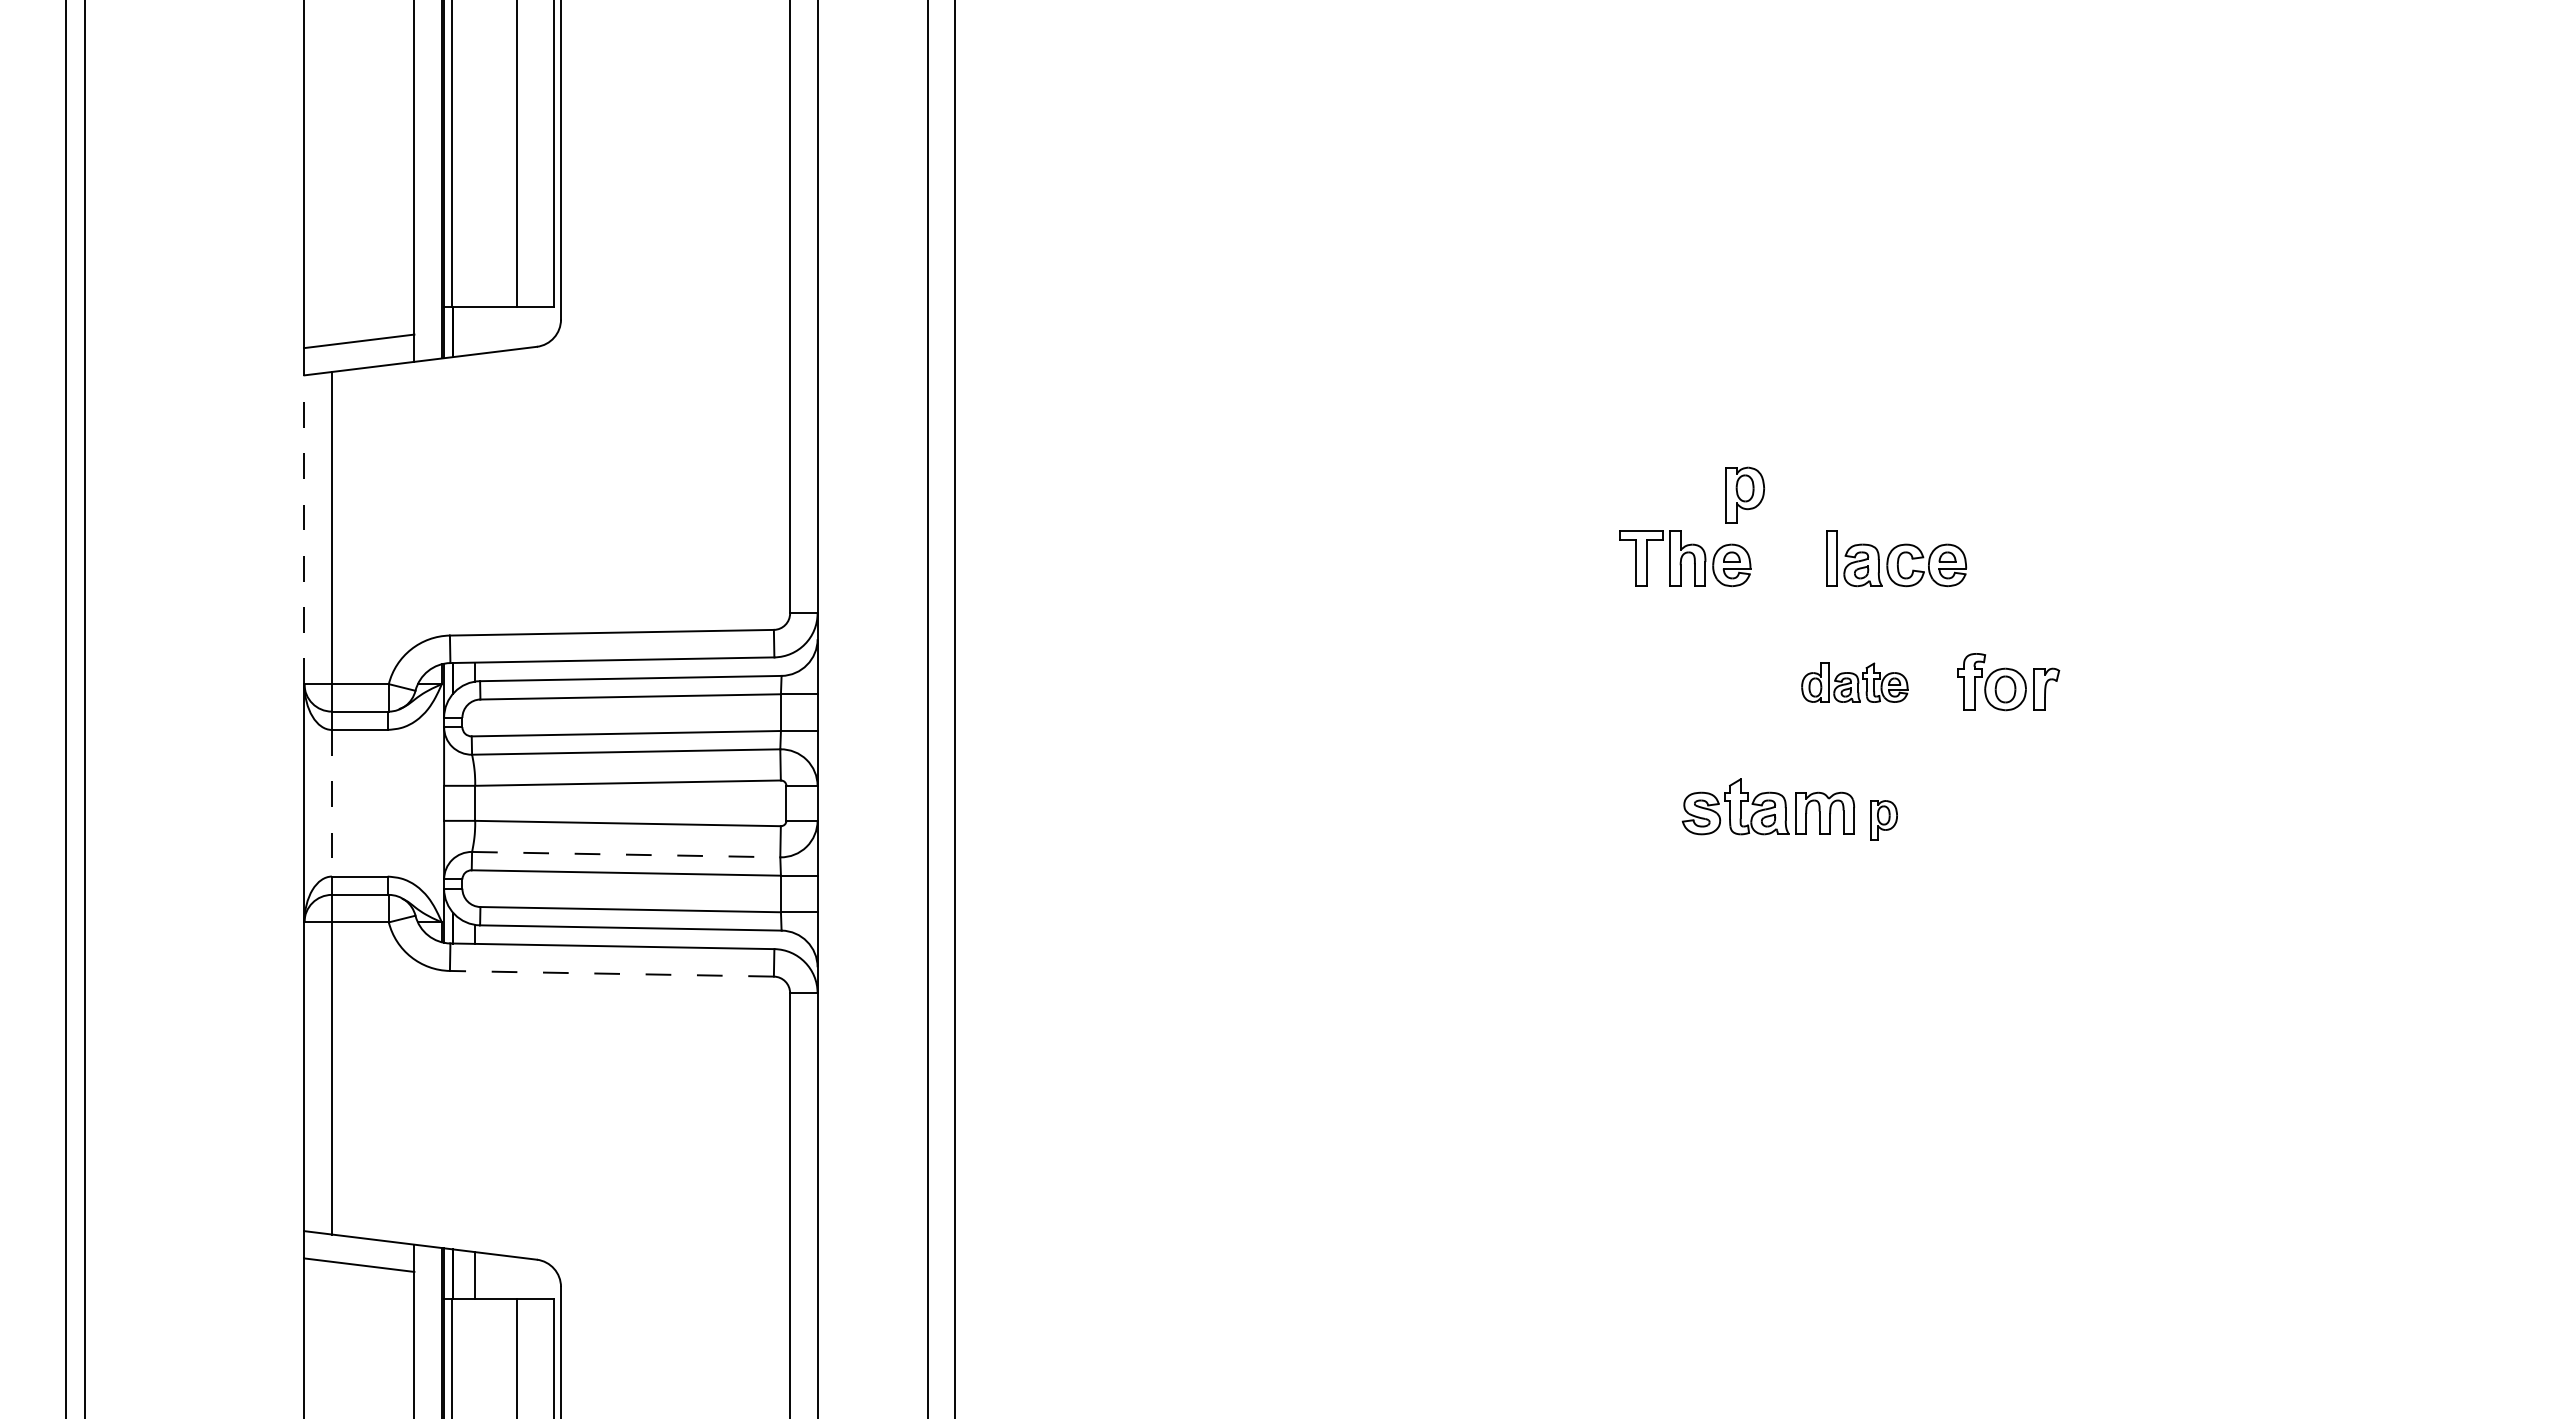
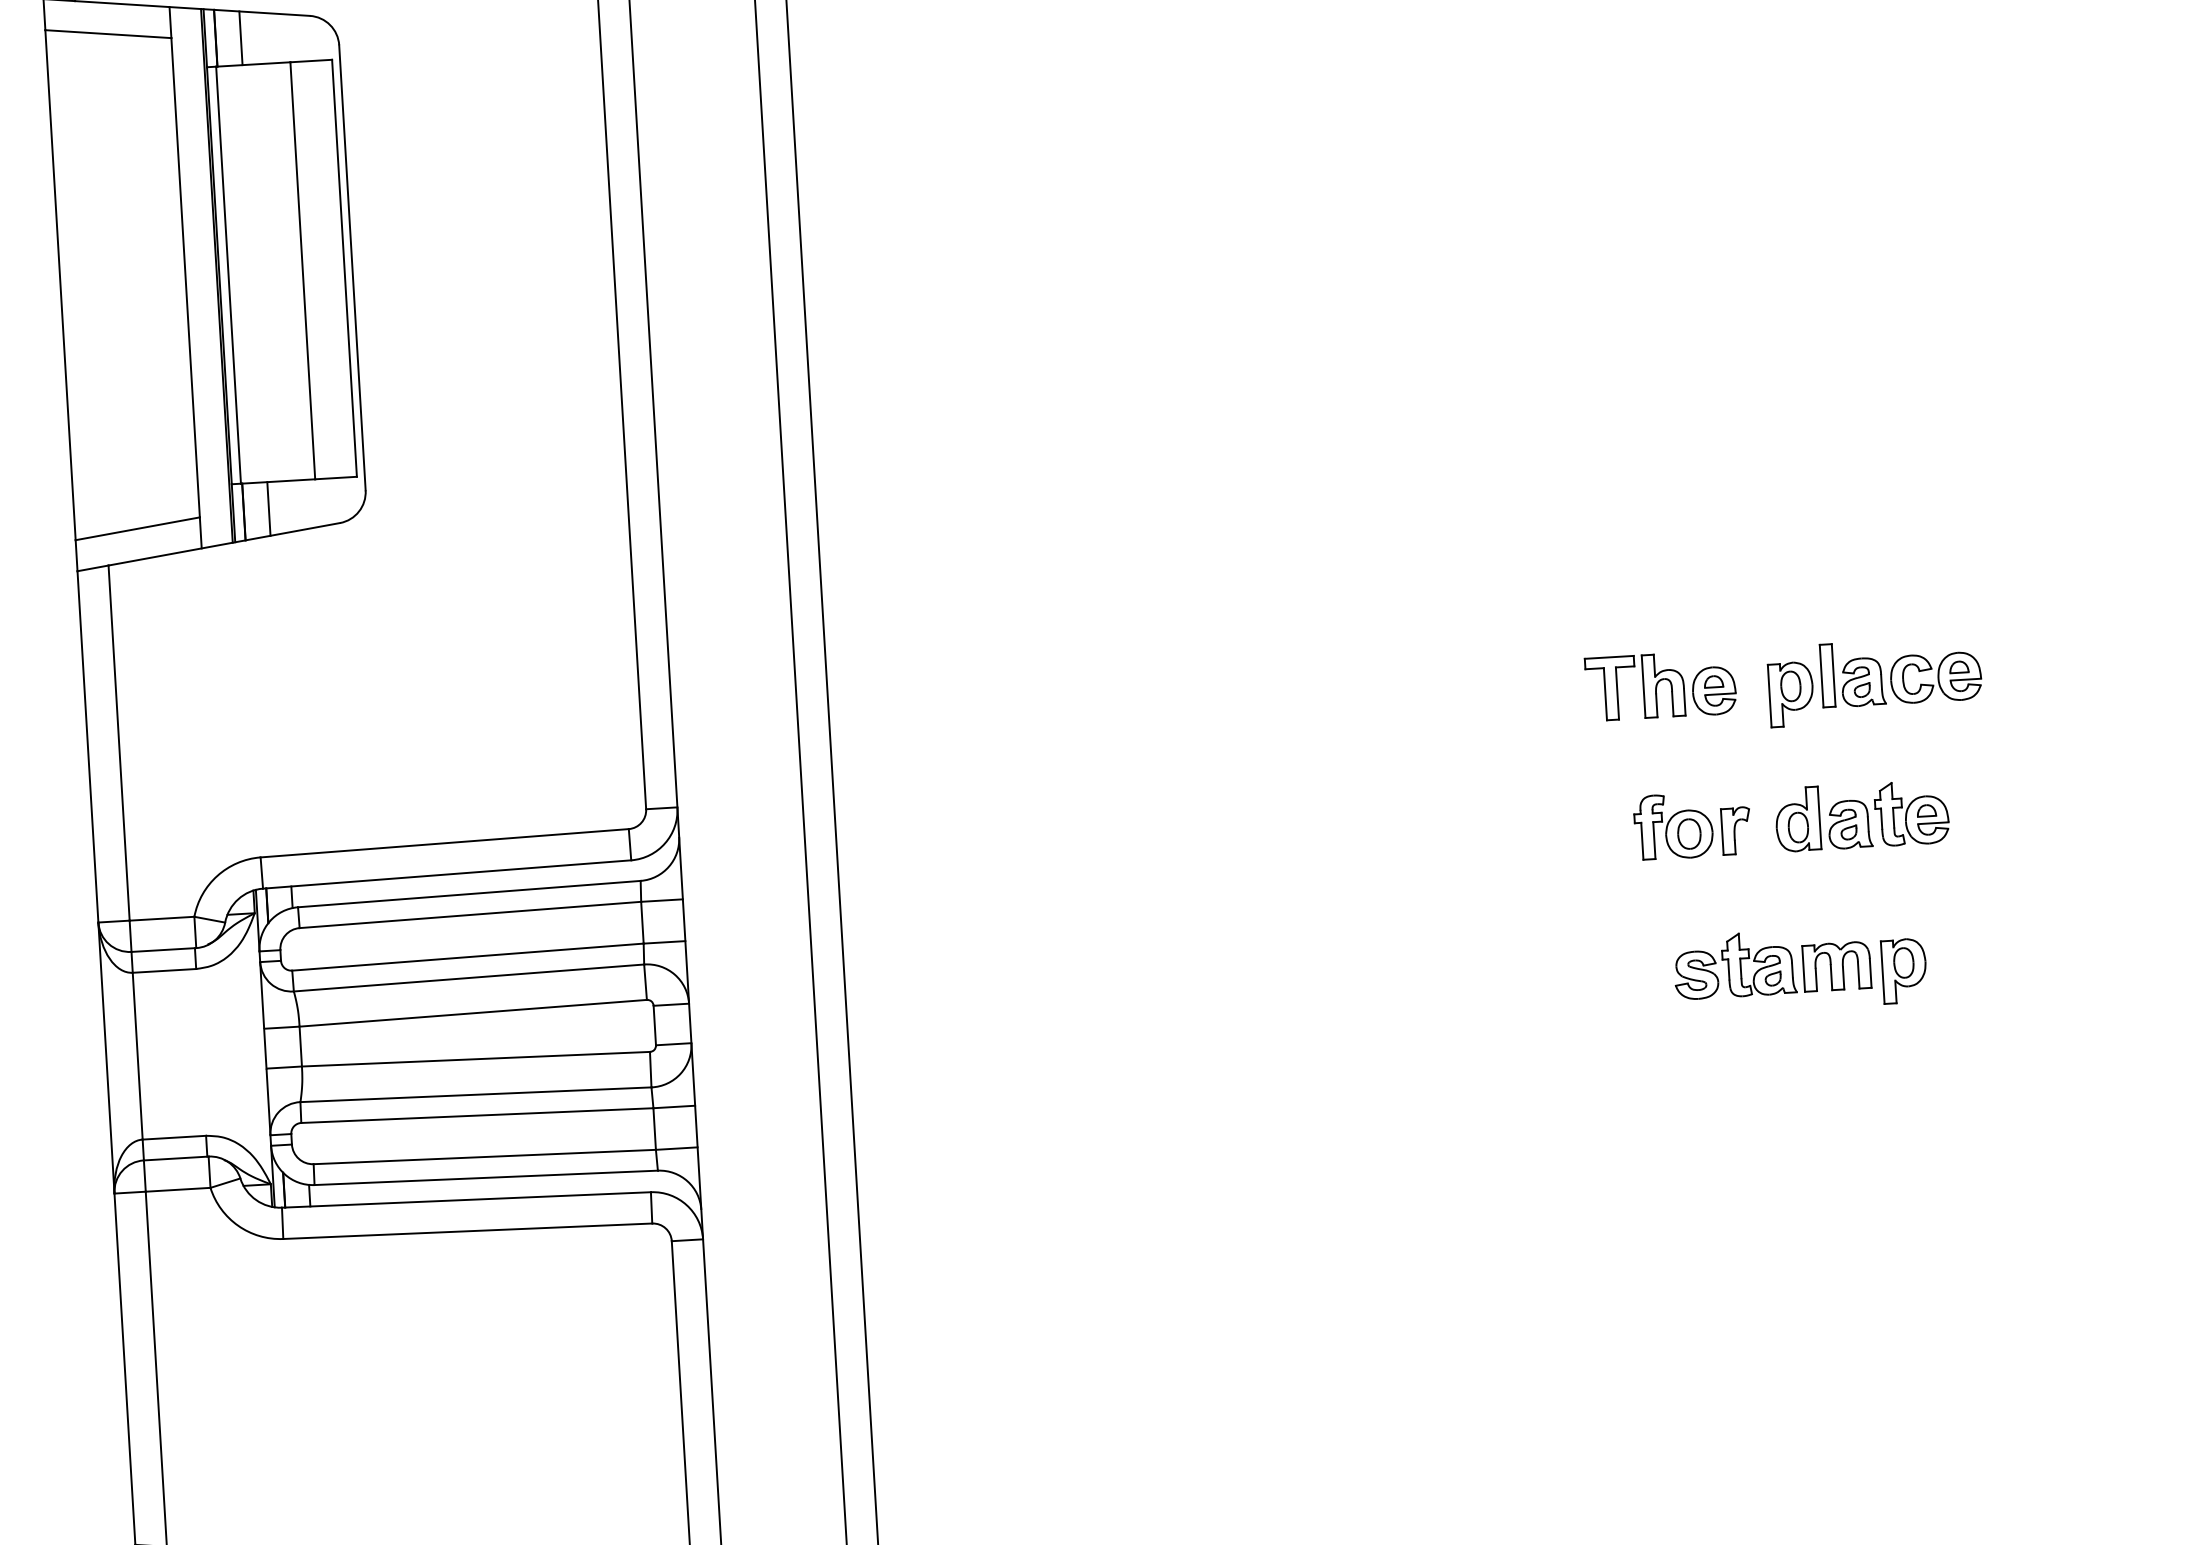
line: (475, 330) -> (269, 508), added
part: (1744, 494) -> (1790, 693), moved
line: (304, 529) -> (87, 746), dashed -> solid
part: (1854, 682) -> (1861, 815), size x1.43
part: (2008, 682) -> (1692, 825), moved
line: (331, 803) -> (137, 1056), dashed -> solid
part: (1883, 819) -> (1904, 969), size x1.43
line: (626, 854) -> (476, 1094), dashed -> solid
line: (611, 973) -> (467, 1230), dashed -> solid

